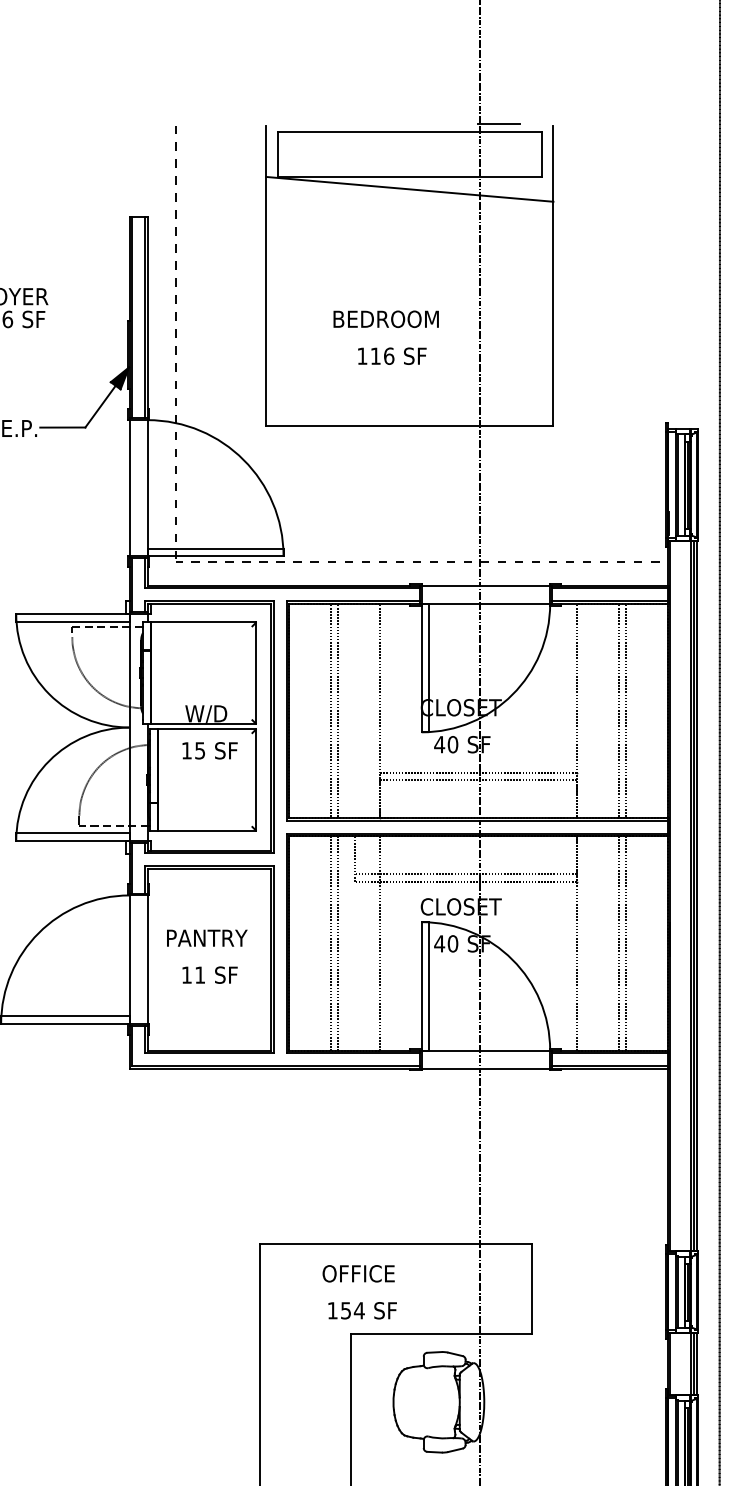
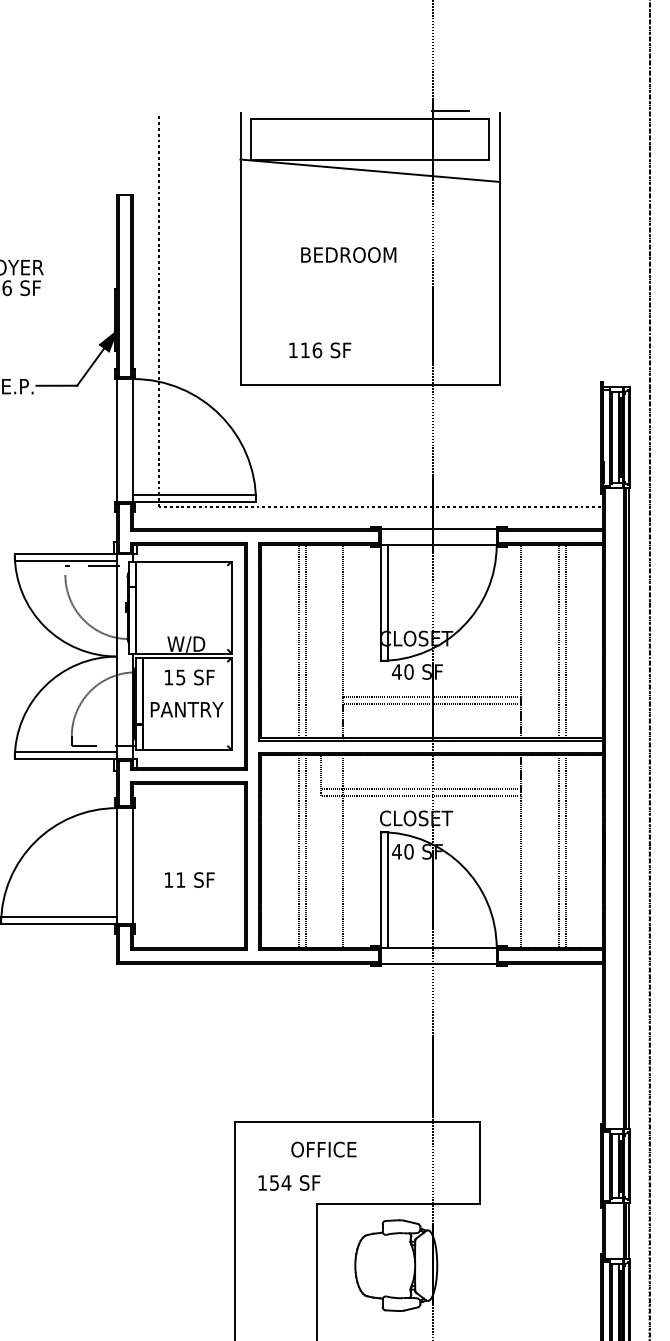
text: (385, 318) -> (348, 254), moved
text: (392, 356) -> (320, 350), moved
text: (206, 937) -> (186, 709), moved
text: (362, 1310) -> (289, 1182), moved

